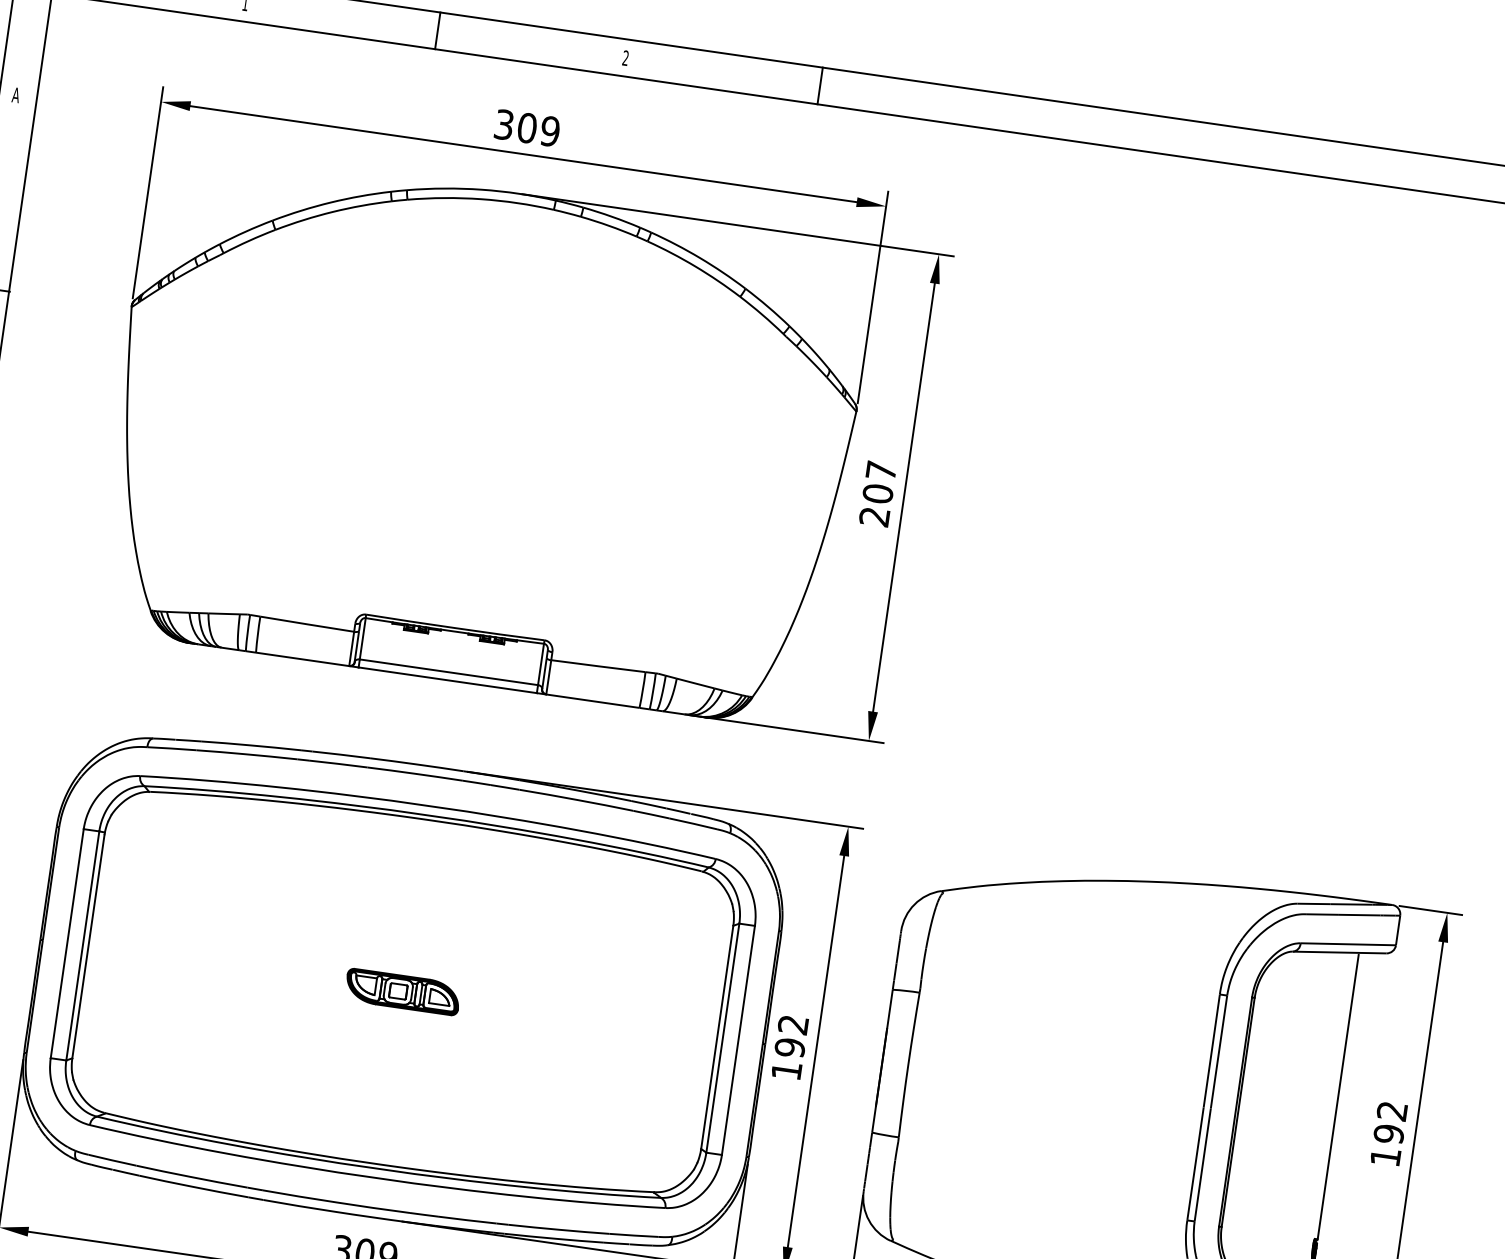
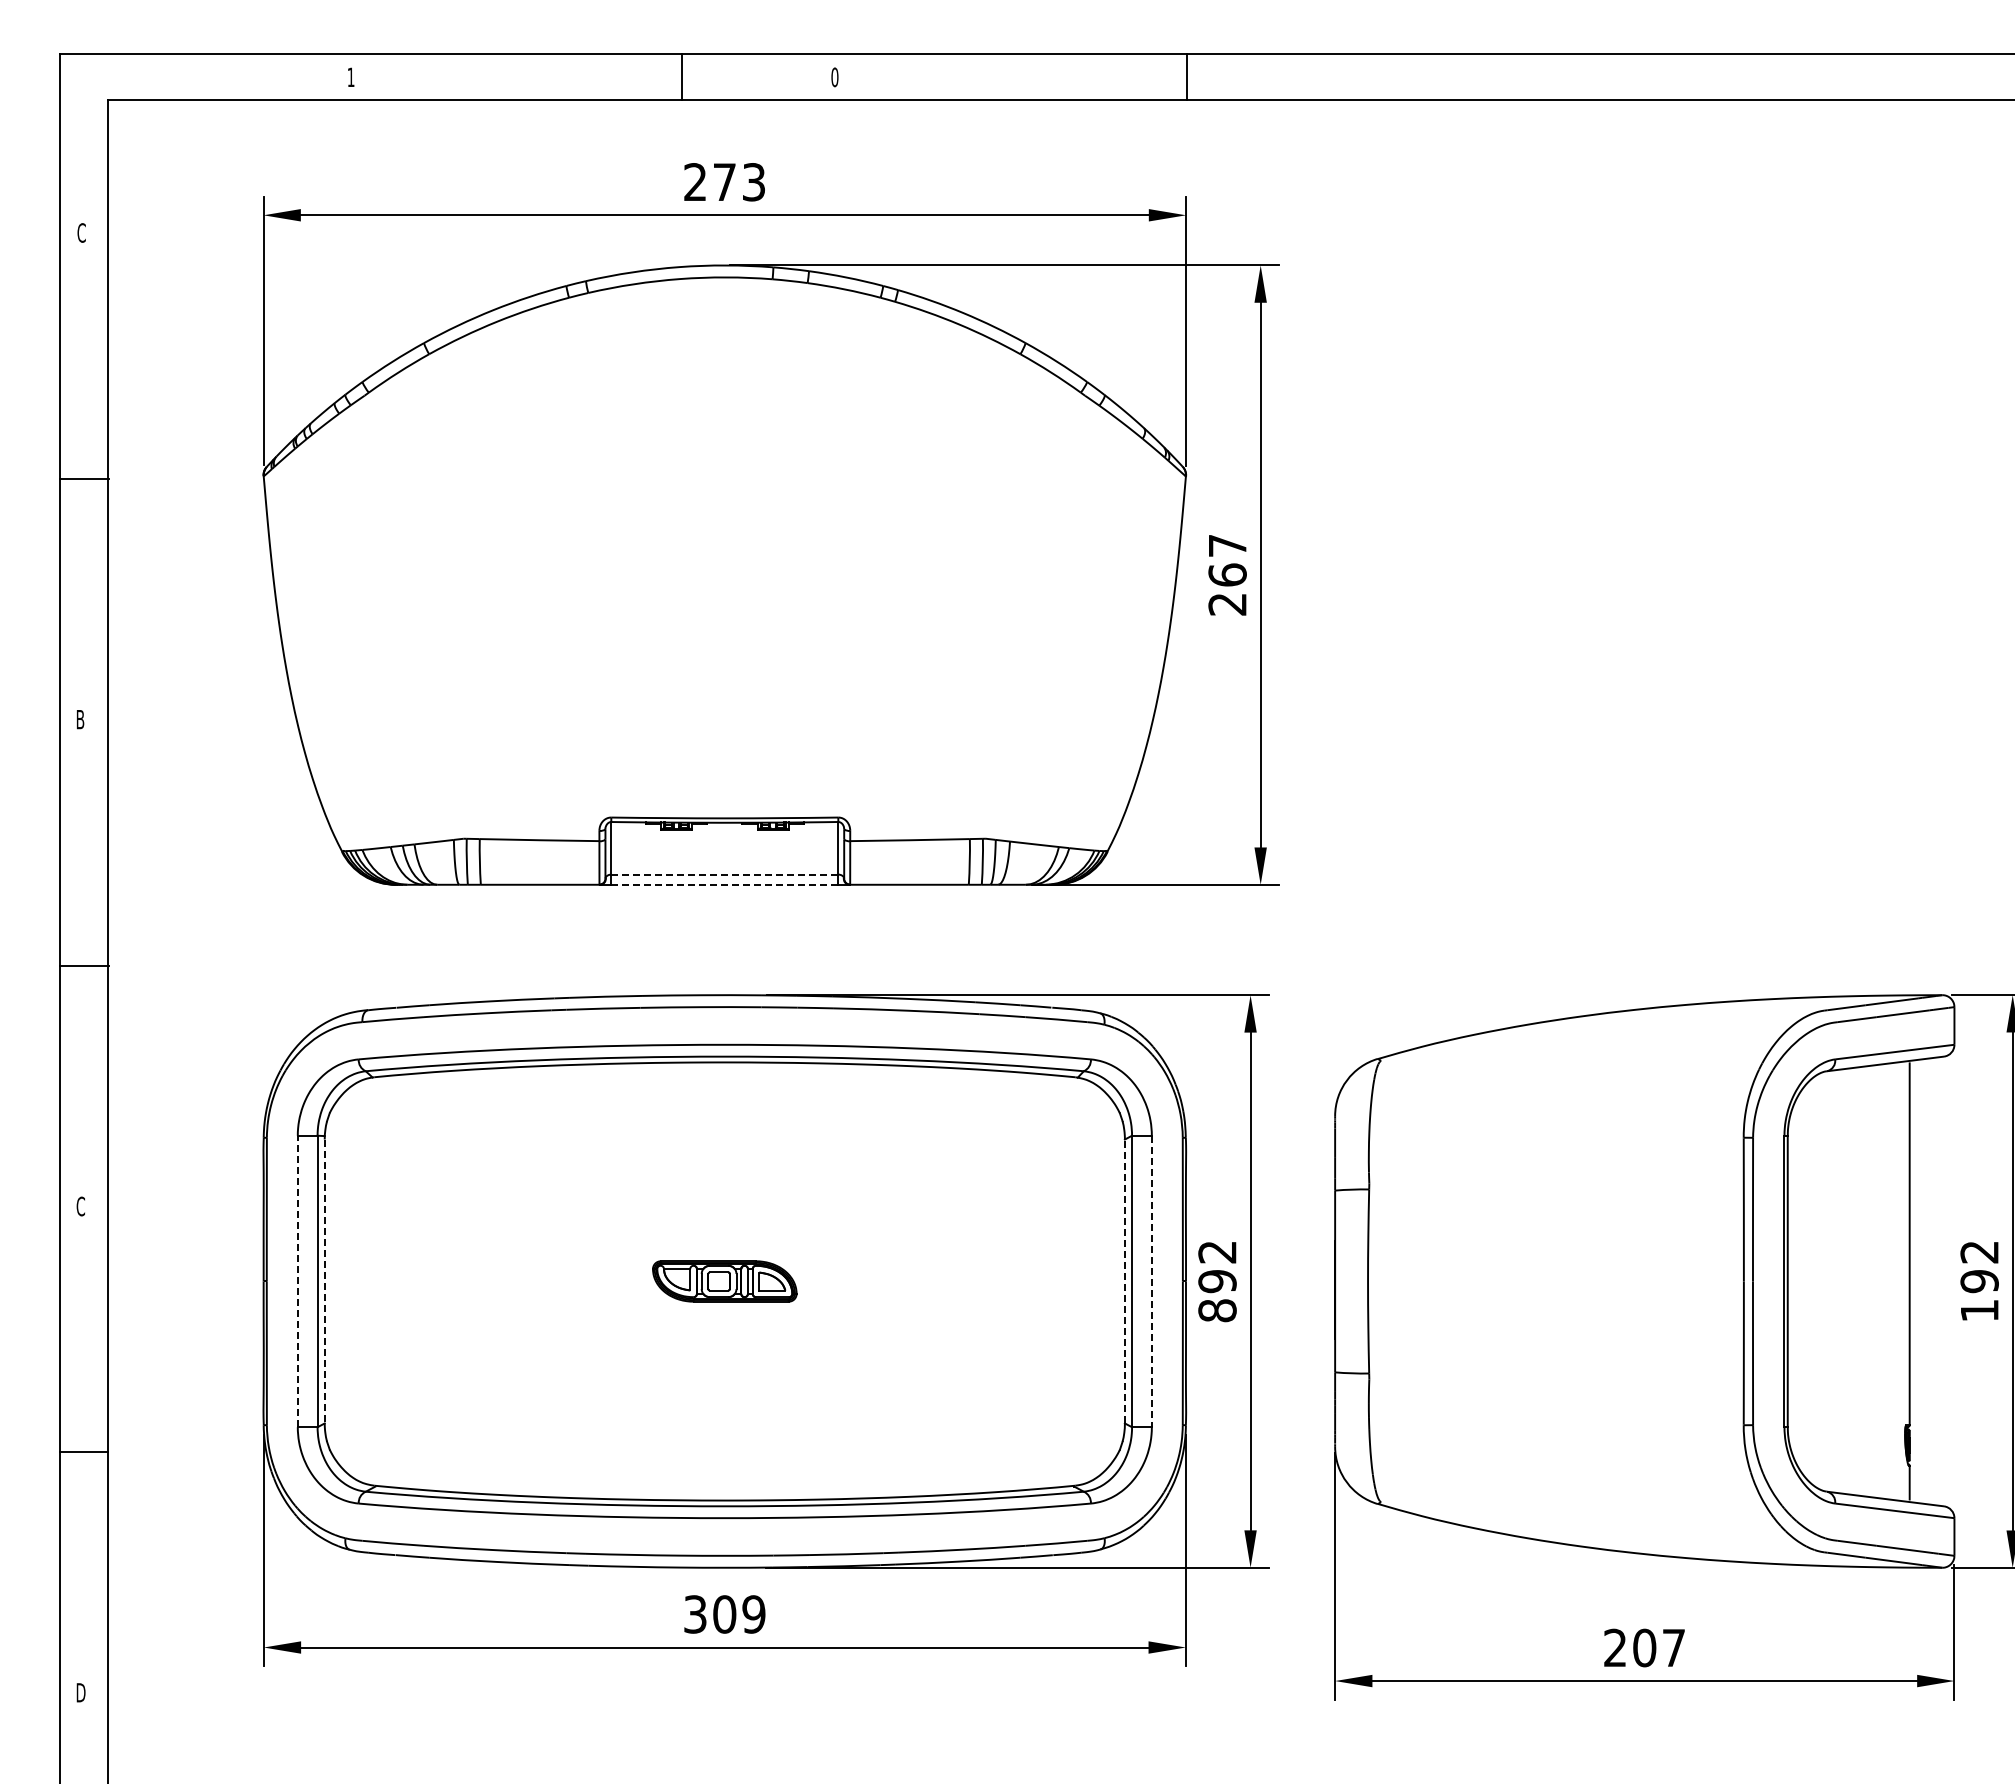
line: (437, 30) -> (681, 76), moved
text: (625, 58) -> (834, 77), 2 -> 0
line: (820, 85) -> (1187, 76), moved
text: (16, 94) -> (81, 232), A -> C
text: (527, 128) -> (724, 182), 309 -> 273
text: (877, 493) -> (1227, 574), 207 -> 267
line: (449, 672) -> (725, 874), solid -> dashed
line: (447, 680) -> (724, 884), solid -> dashed
line: (67, 943) -> (297, 1281), solid -> dashed
line: (88, 946) -> (324, 1281), solid -> dashed
line: (716, 1037) -> (1124, 1281), solid -> dashed
line: (738, 1040) -> (1151, 1281), solid -> dashed
text: (786, 1070) -> (1217, 1310), 192 -> 892

